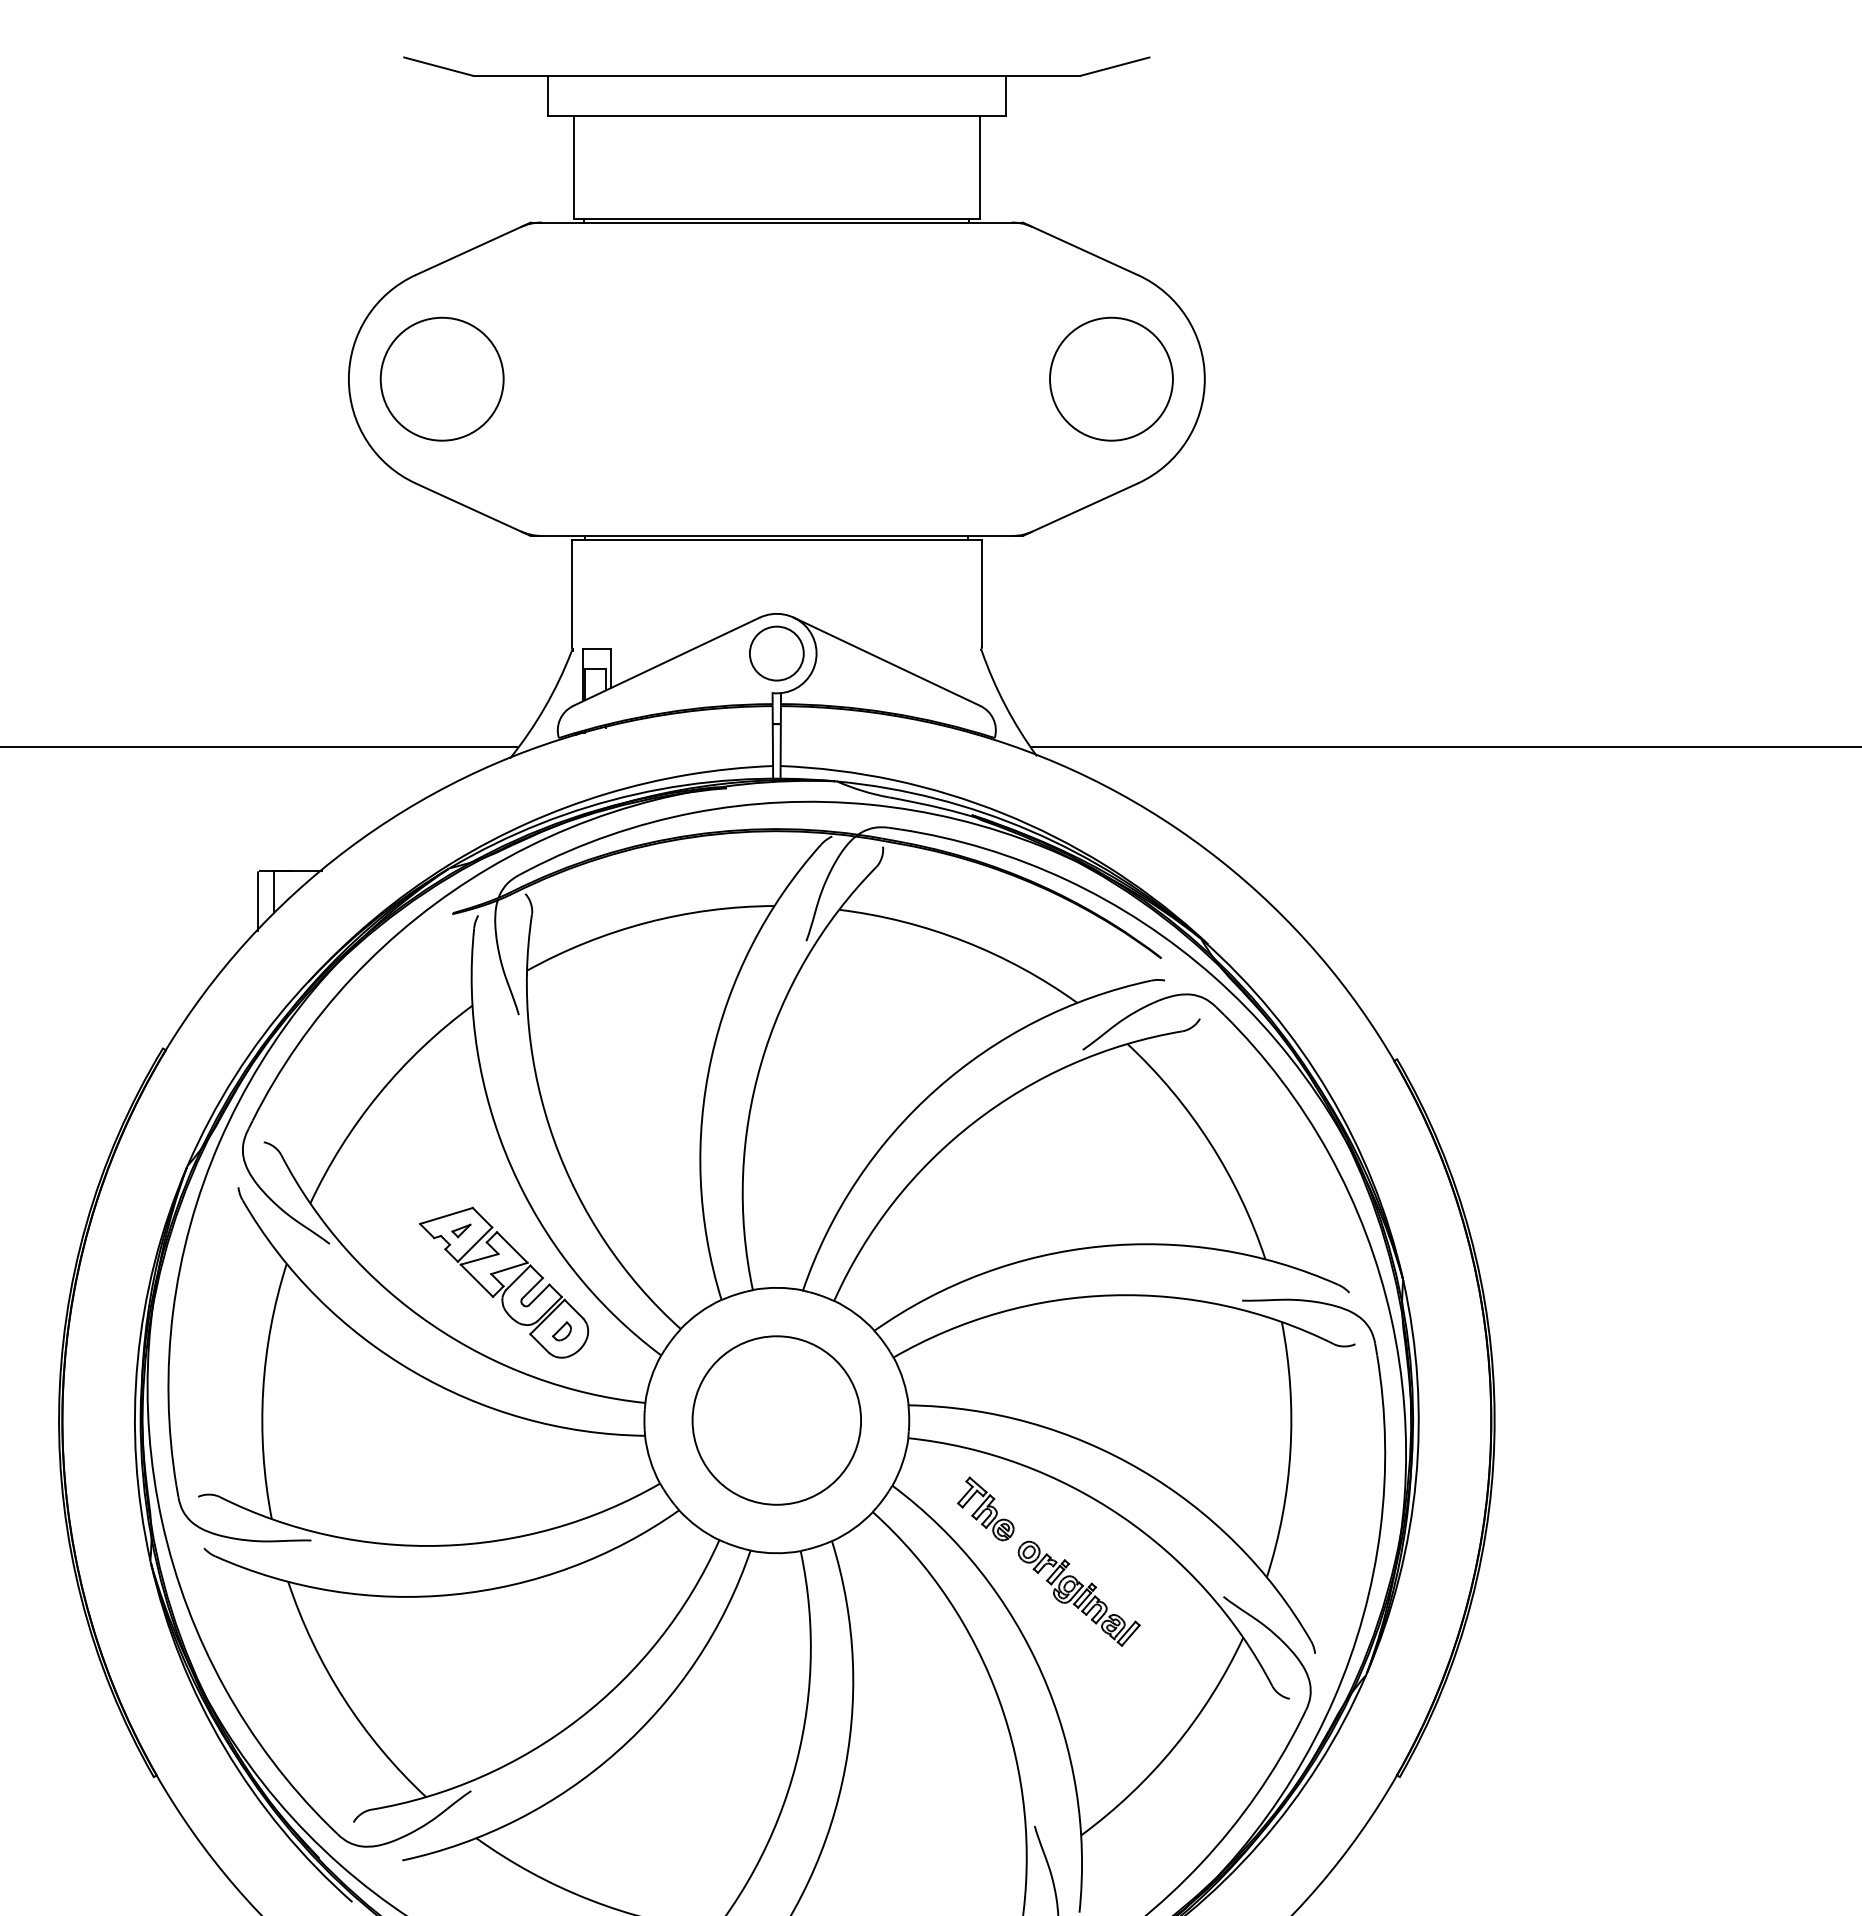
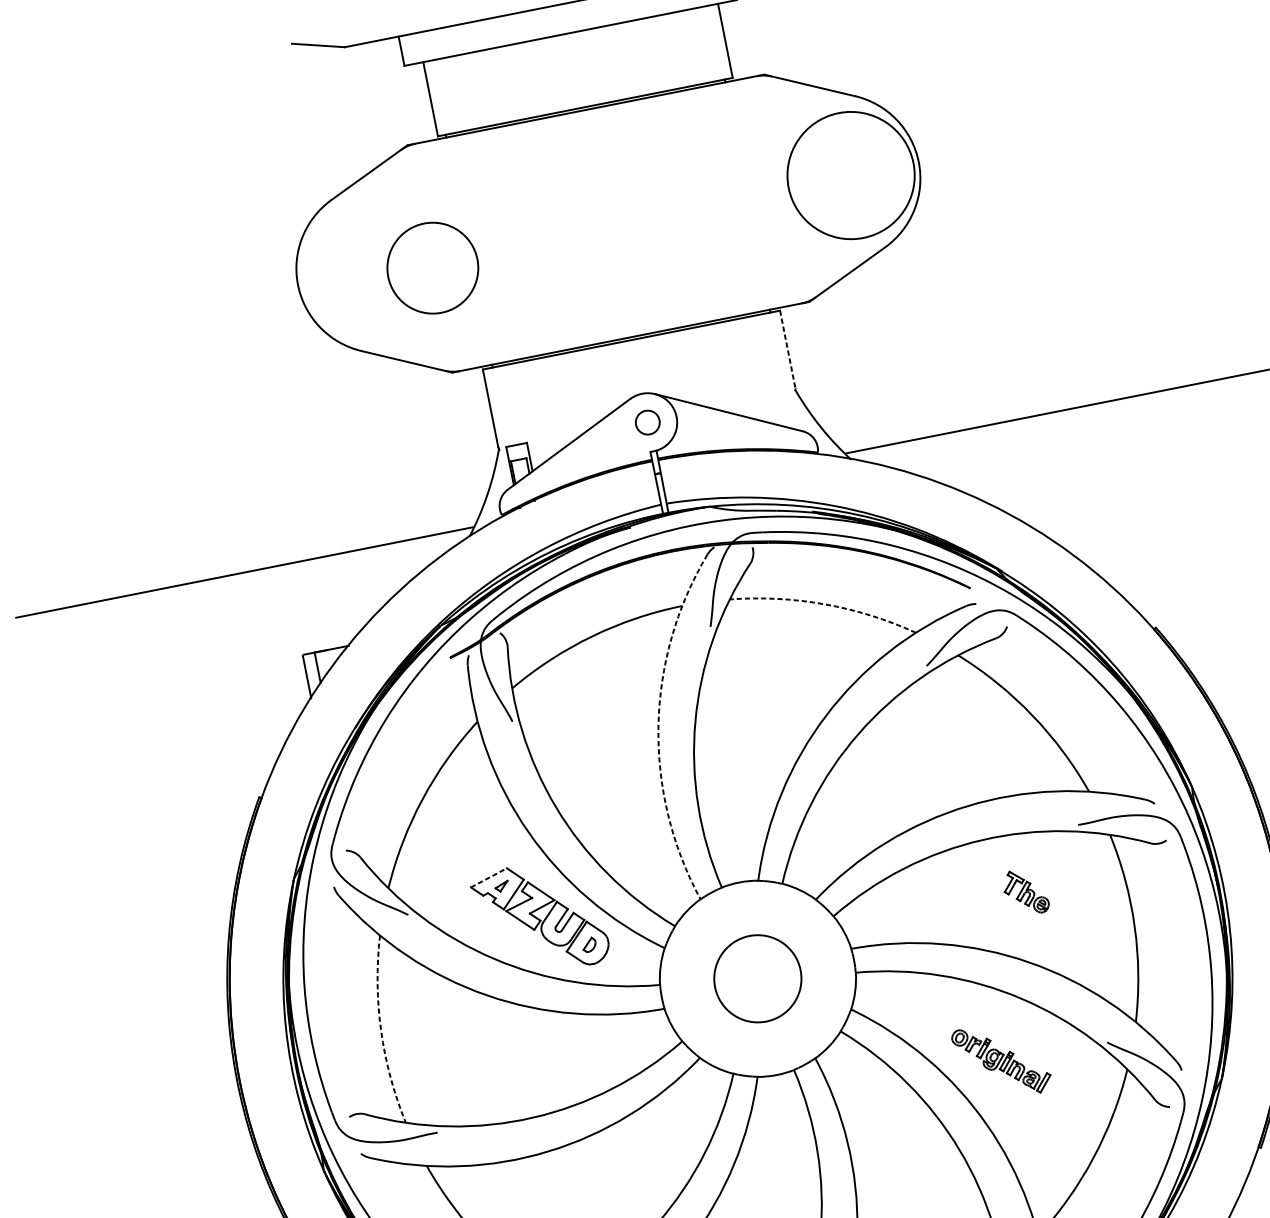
circle: (441, 378) -> (432, 267), moved
circle: (1111, 378) -> (851, 175), size x1.4
line: (981, 593) -> (787, 349), solid -> dashed
circle: (776, 653) -> (647, 422), size x0.6
arc: (964, 941) -> (825, 604), solid -> dashed
arc: (711, 1059) -> (658, 726), solid -> dashed
line: (446, 1215) -> (488, 877), solid -> dashed
arc: (263, 1390) -> (381, 1030), solid -> dashed
circle: (776, 1420) -> (757, 978), size x0.7
part: (985, 1508) -> (1025, 891), moved

